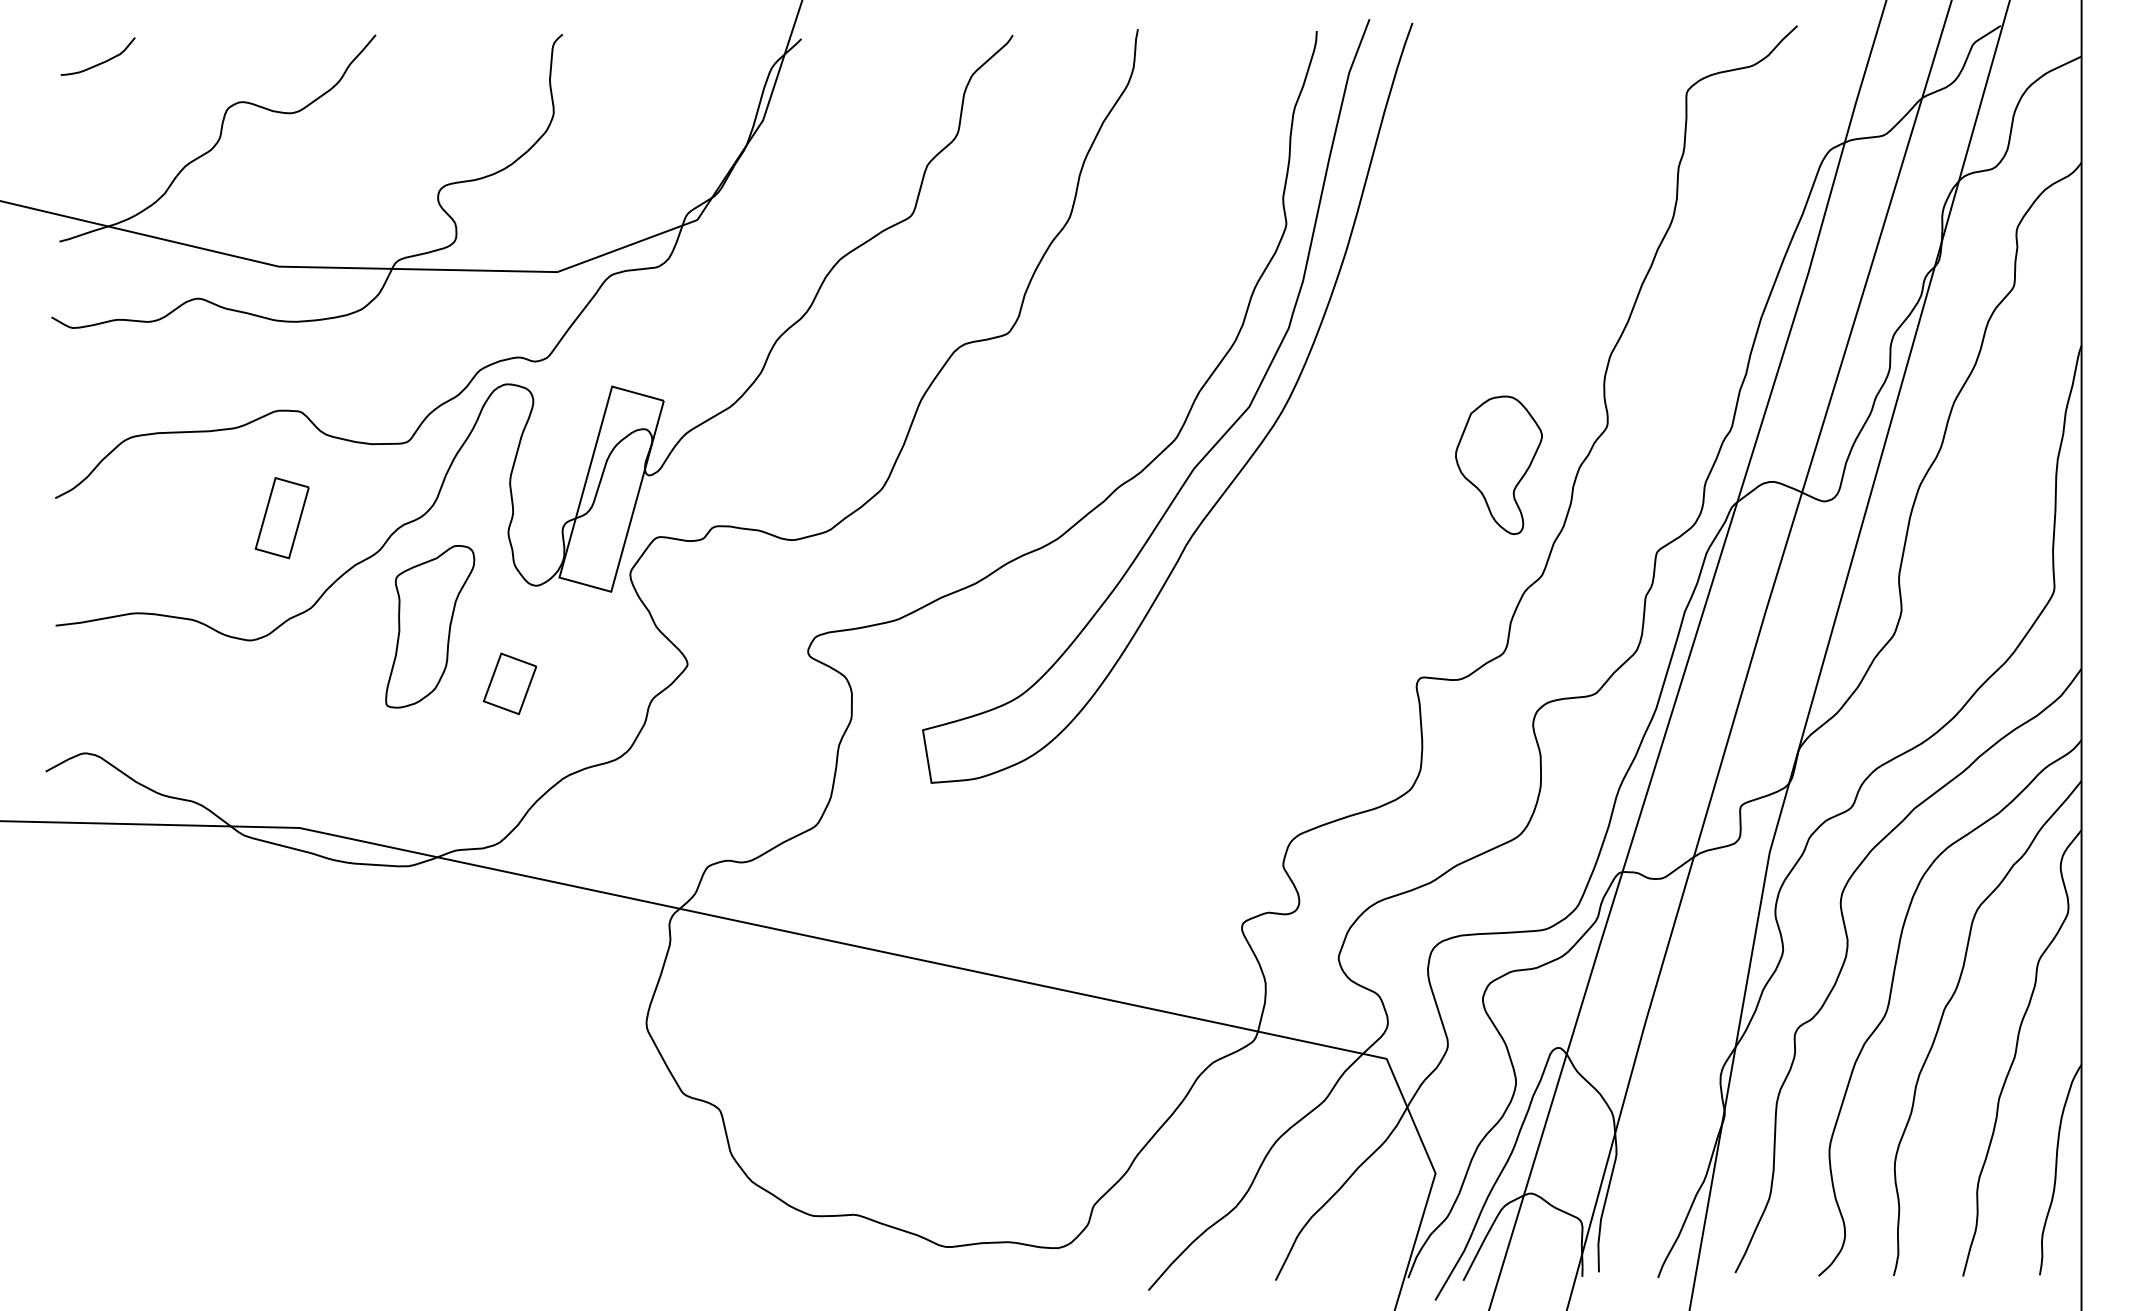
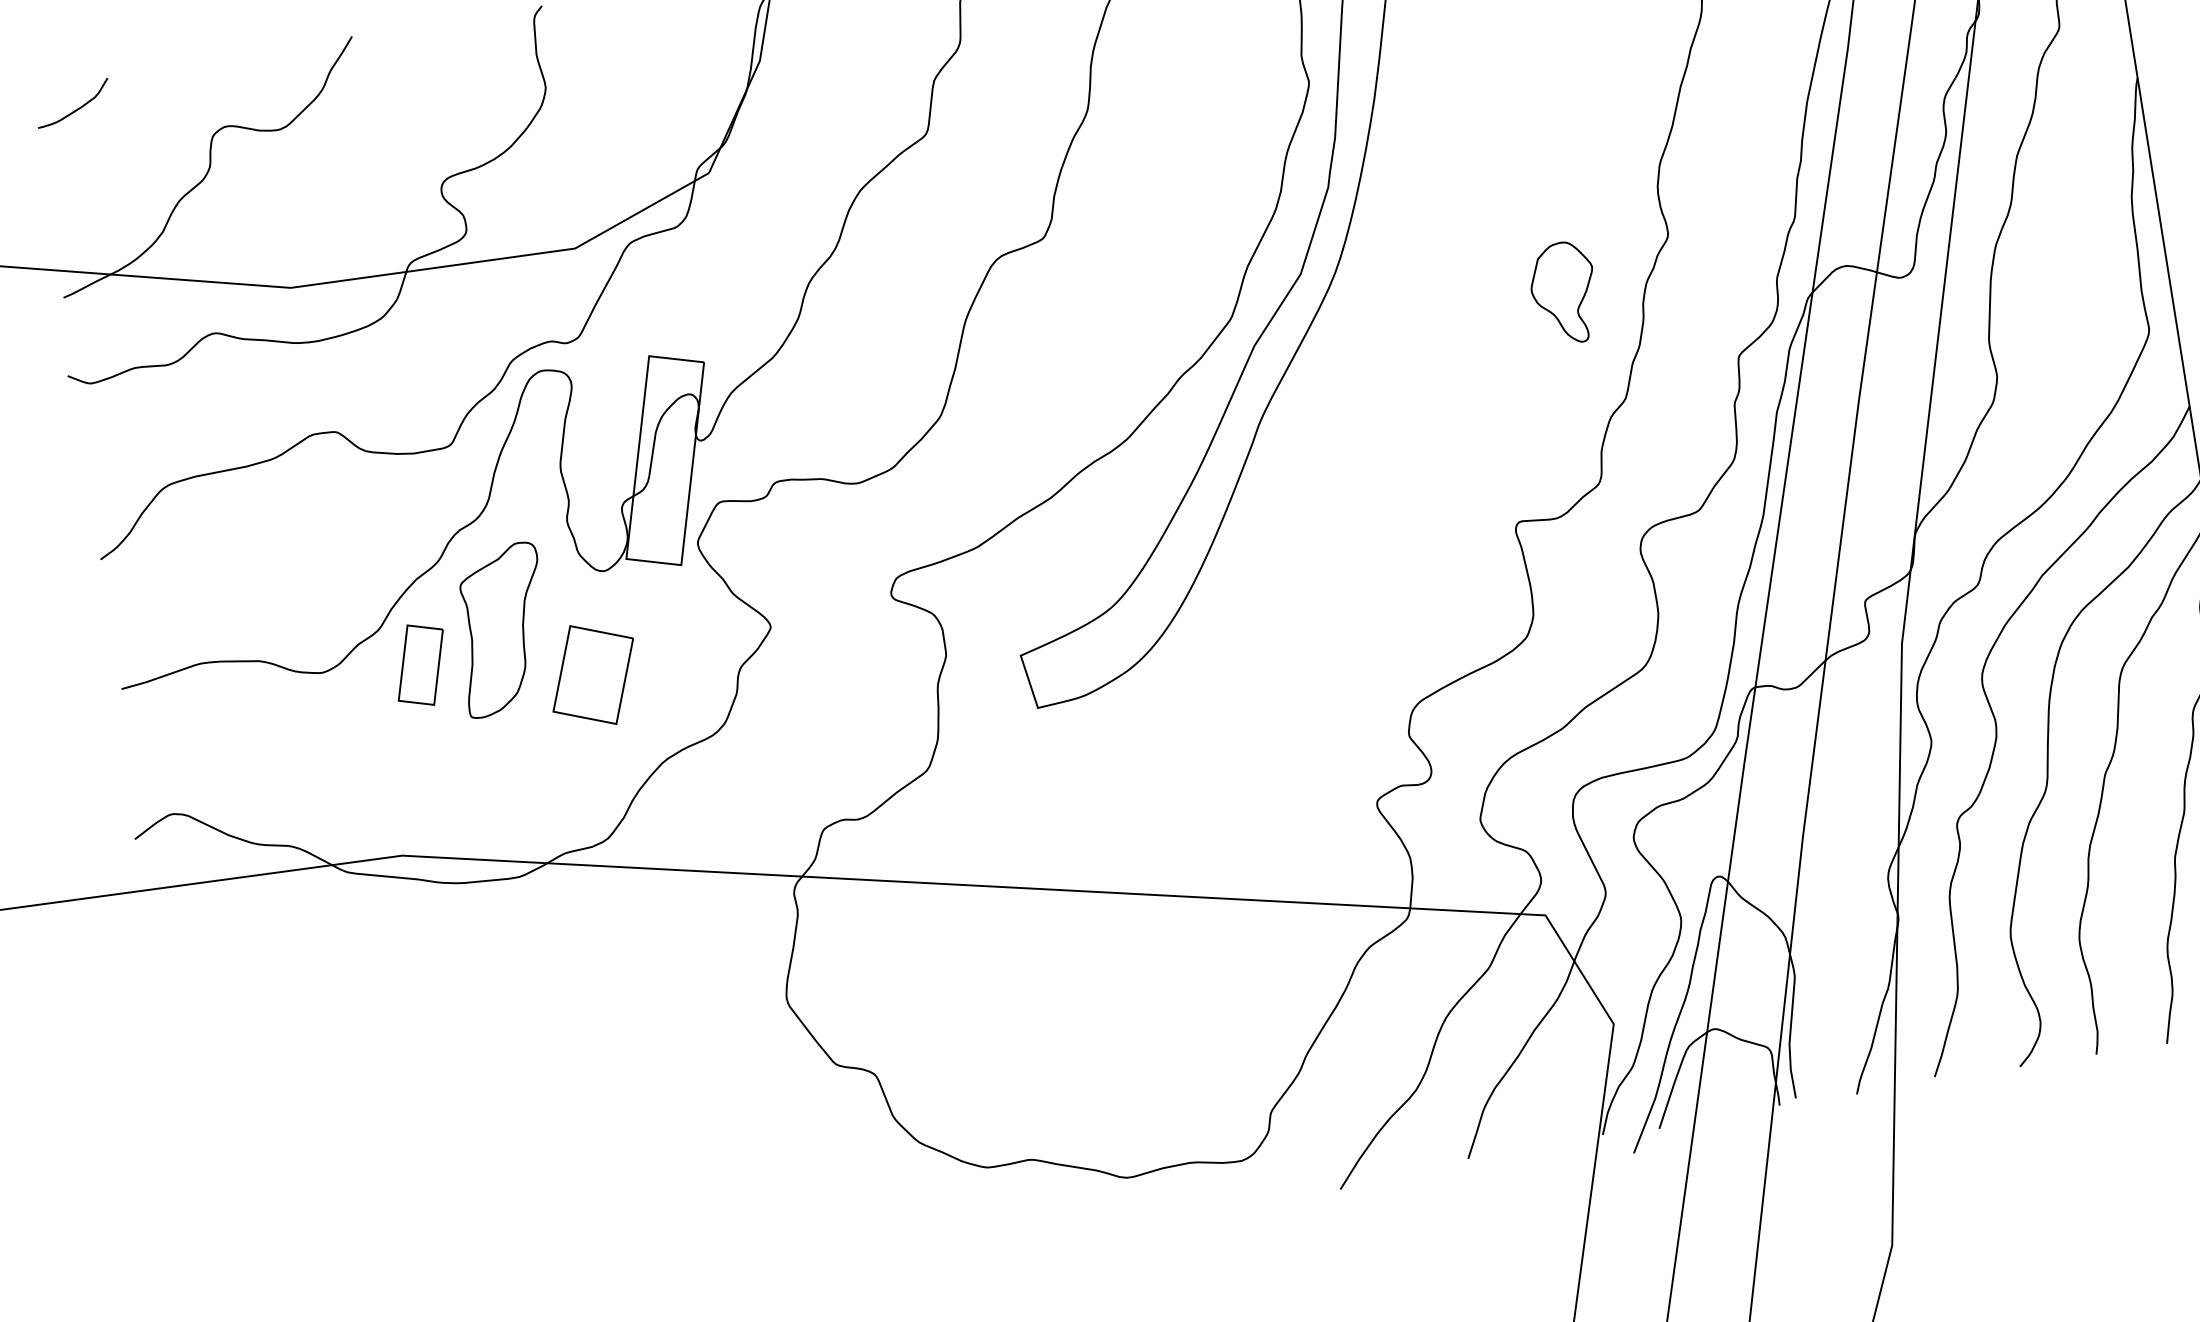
part: (1498, 465) -> (1563, 293), size x0.71
part: (281, 518) -> (420, 665), moved
part: (509, 683) -> (592, 674), size x1.67

